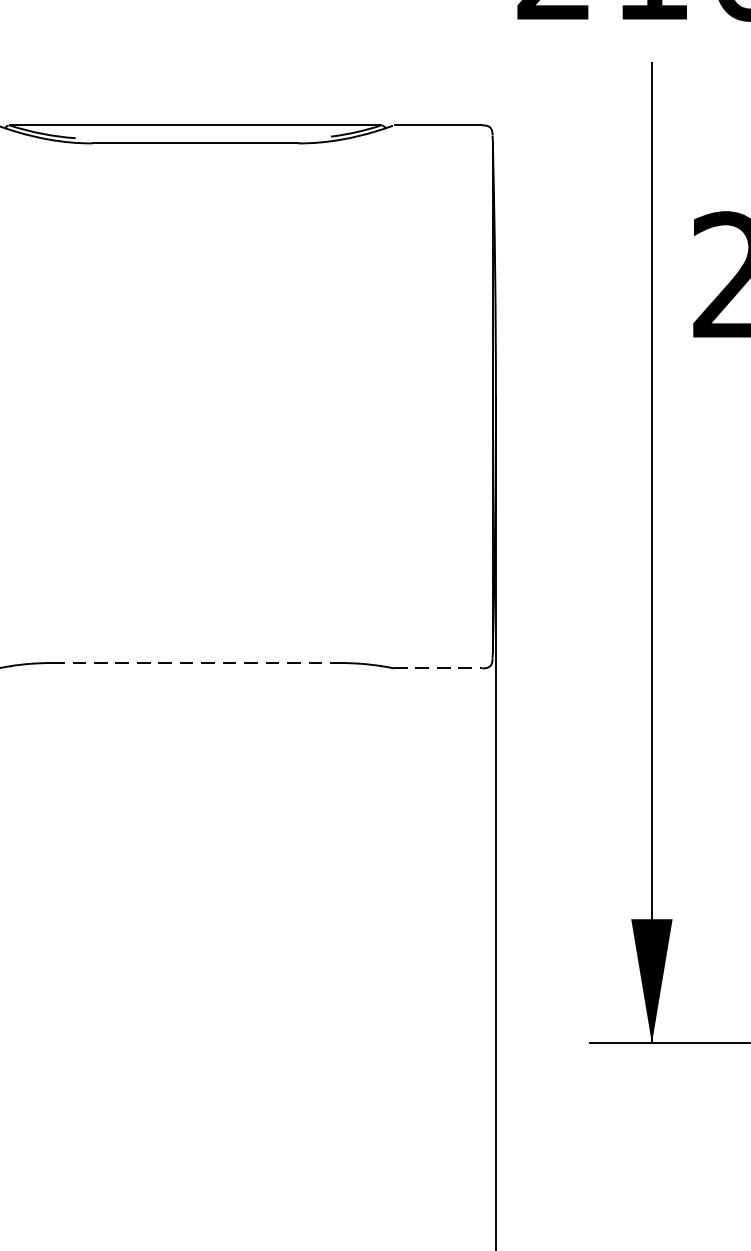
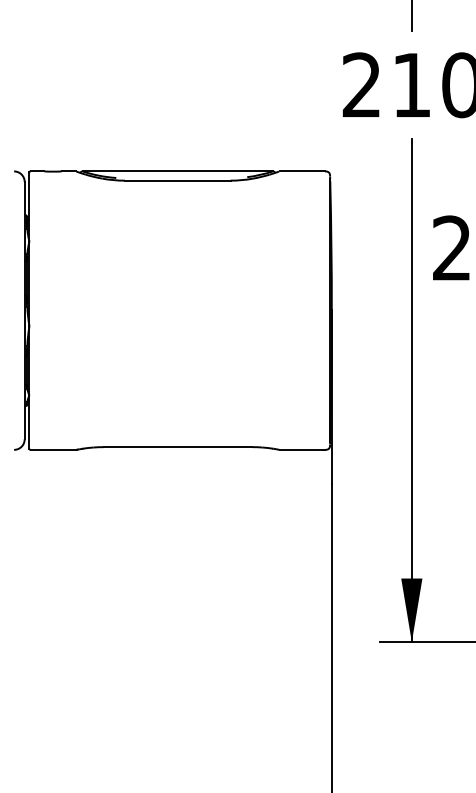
line: (196, 663) -> (178, 447), dashed -> solid
line: (438, 667) -> (302, 449), dashed -> solid

